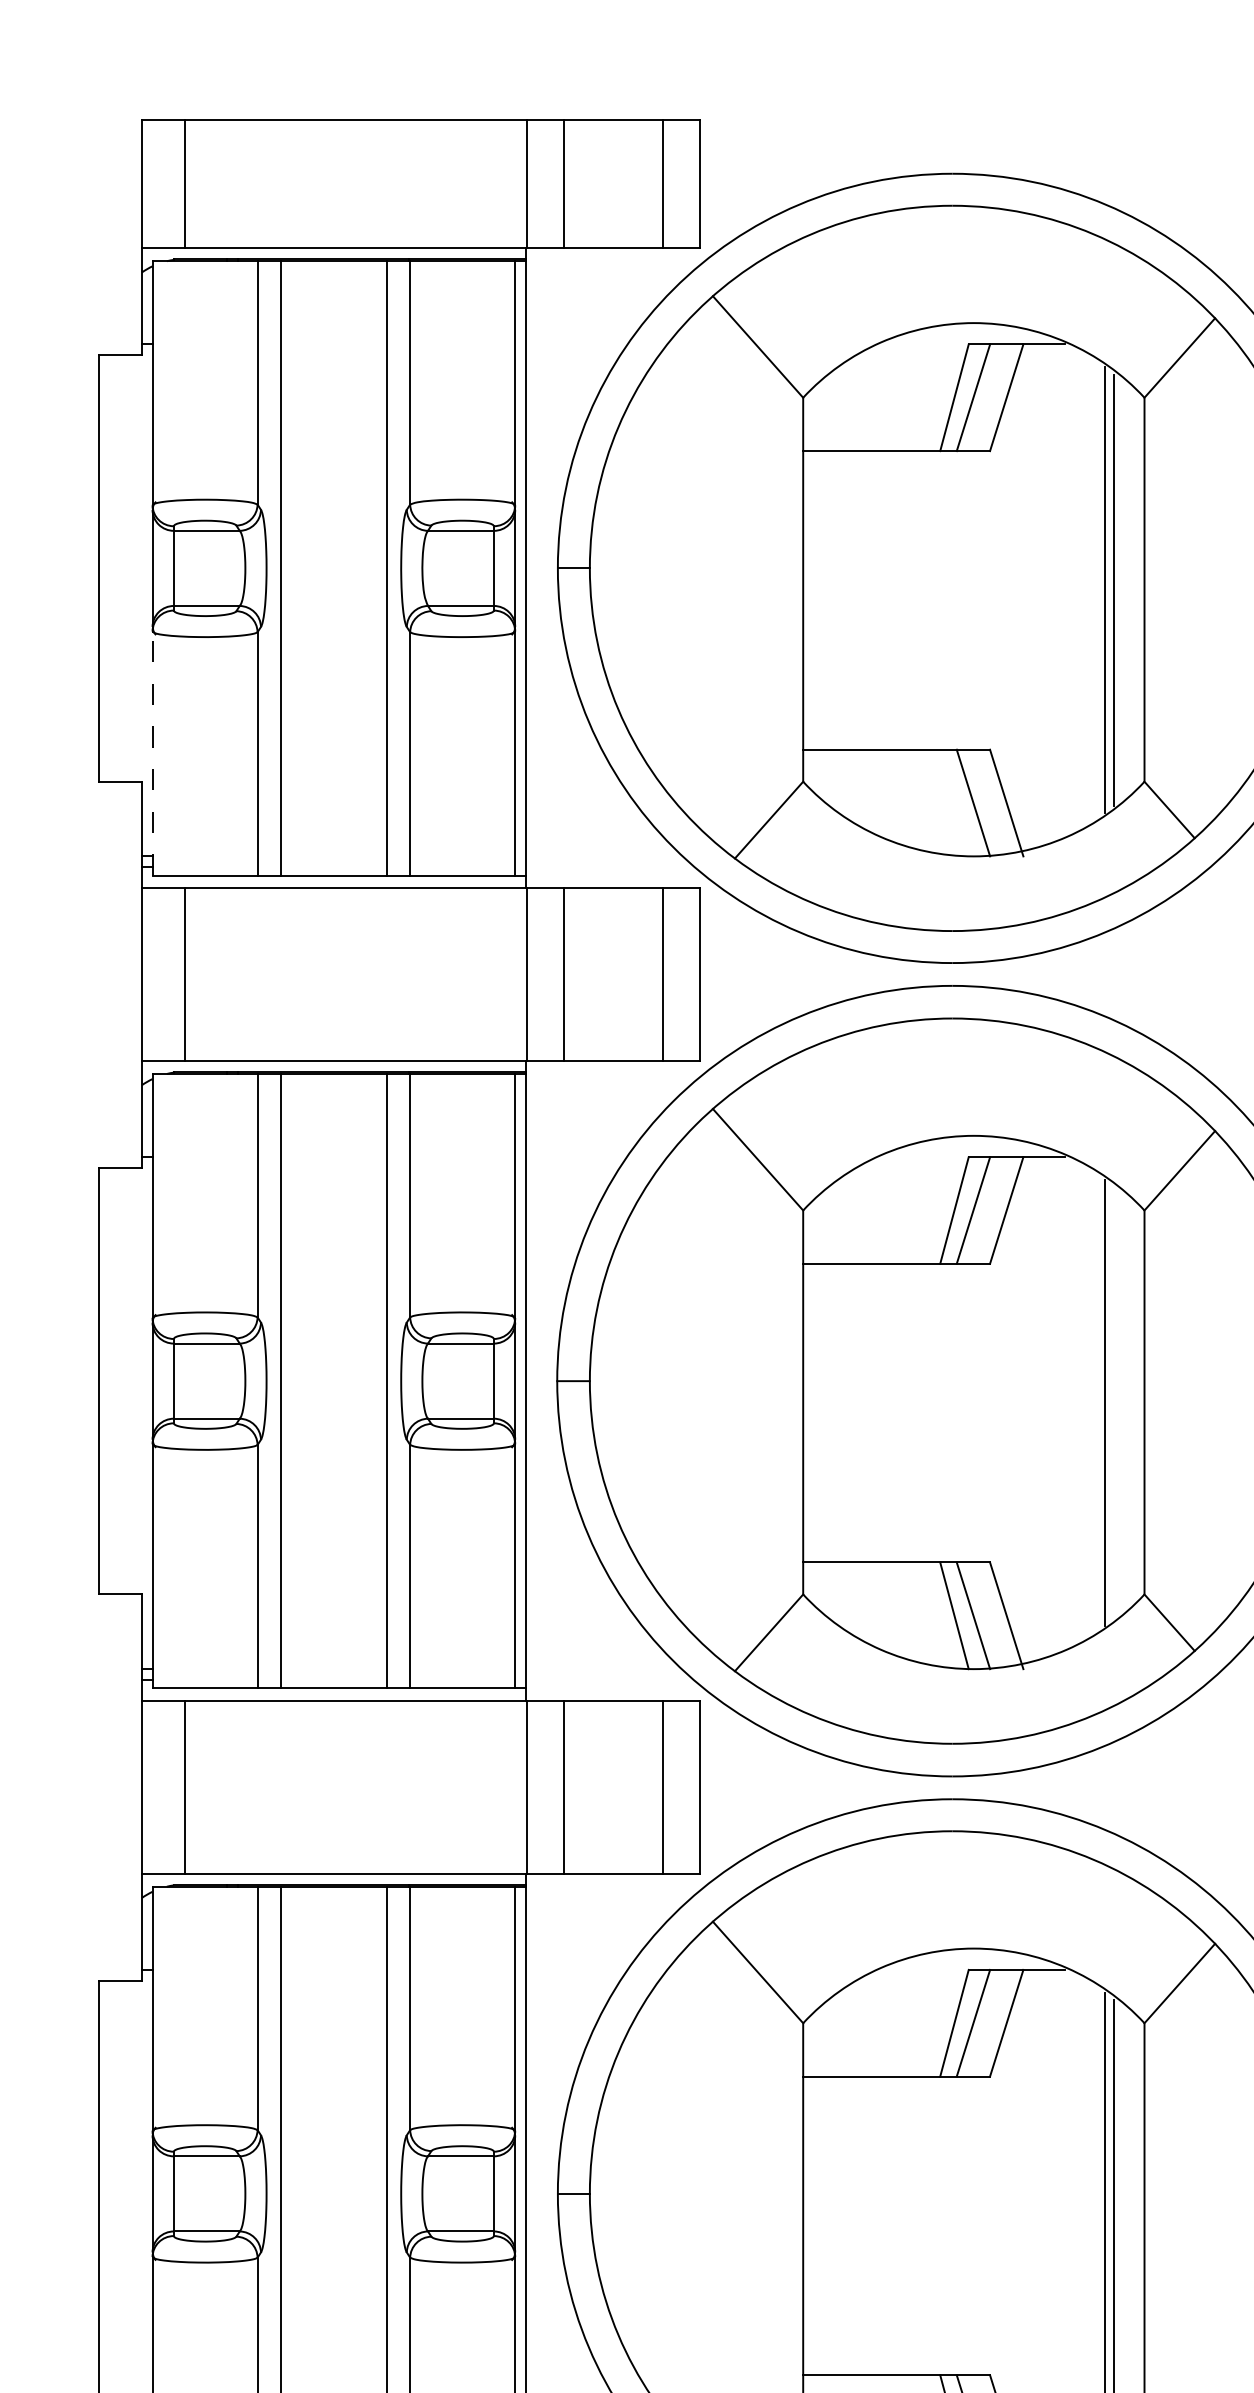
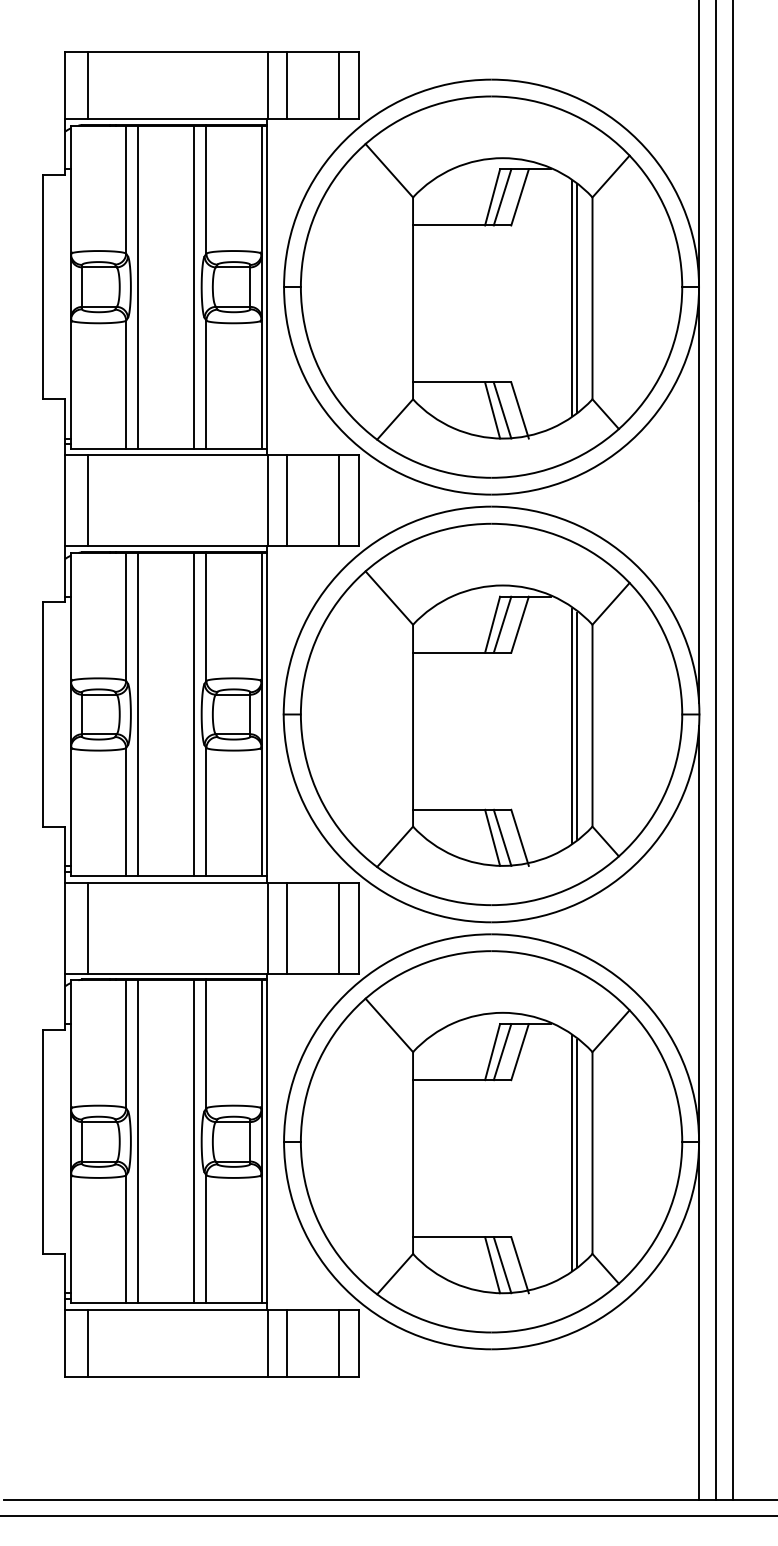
line: (151, 753) -> (70, 384), dashed -> solid
line: (954, 802) -> (492, 410), added
line: (1114, 1402) -> (576, 725), added

